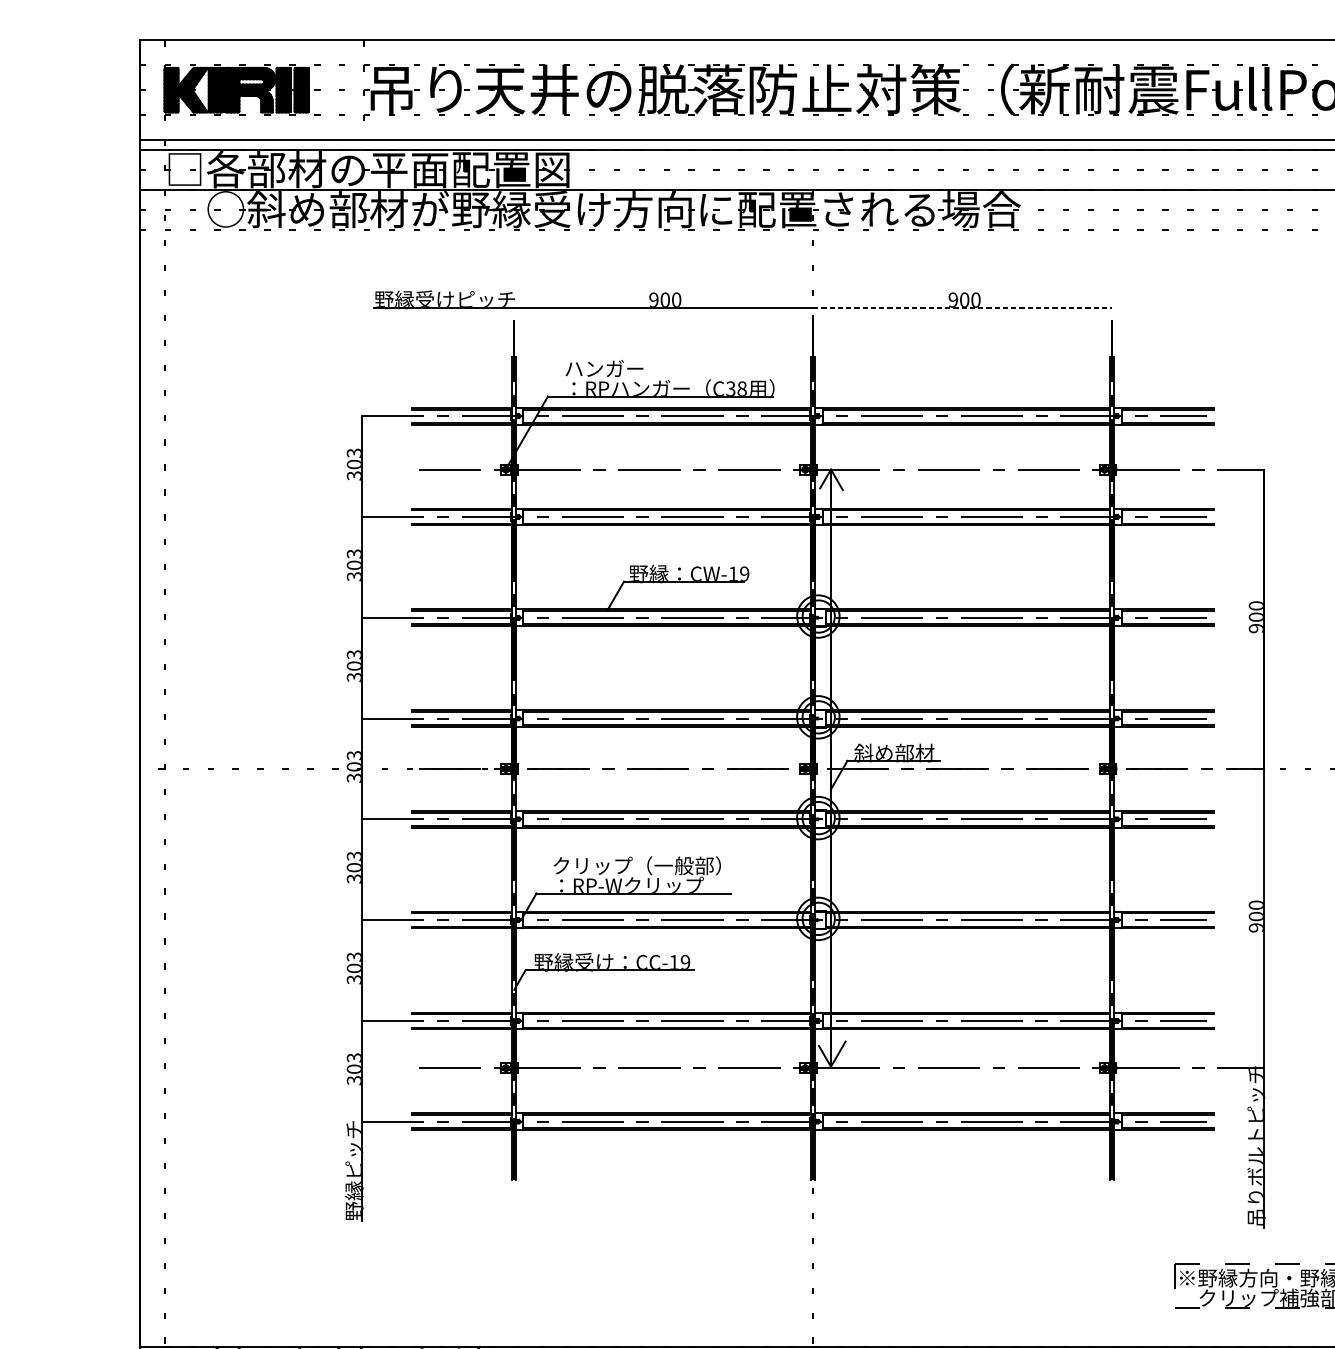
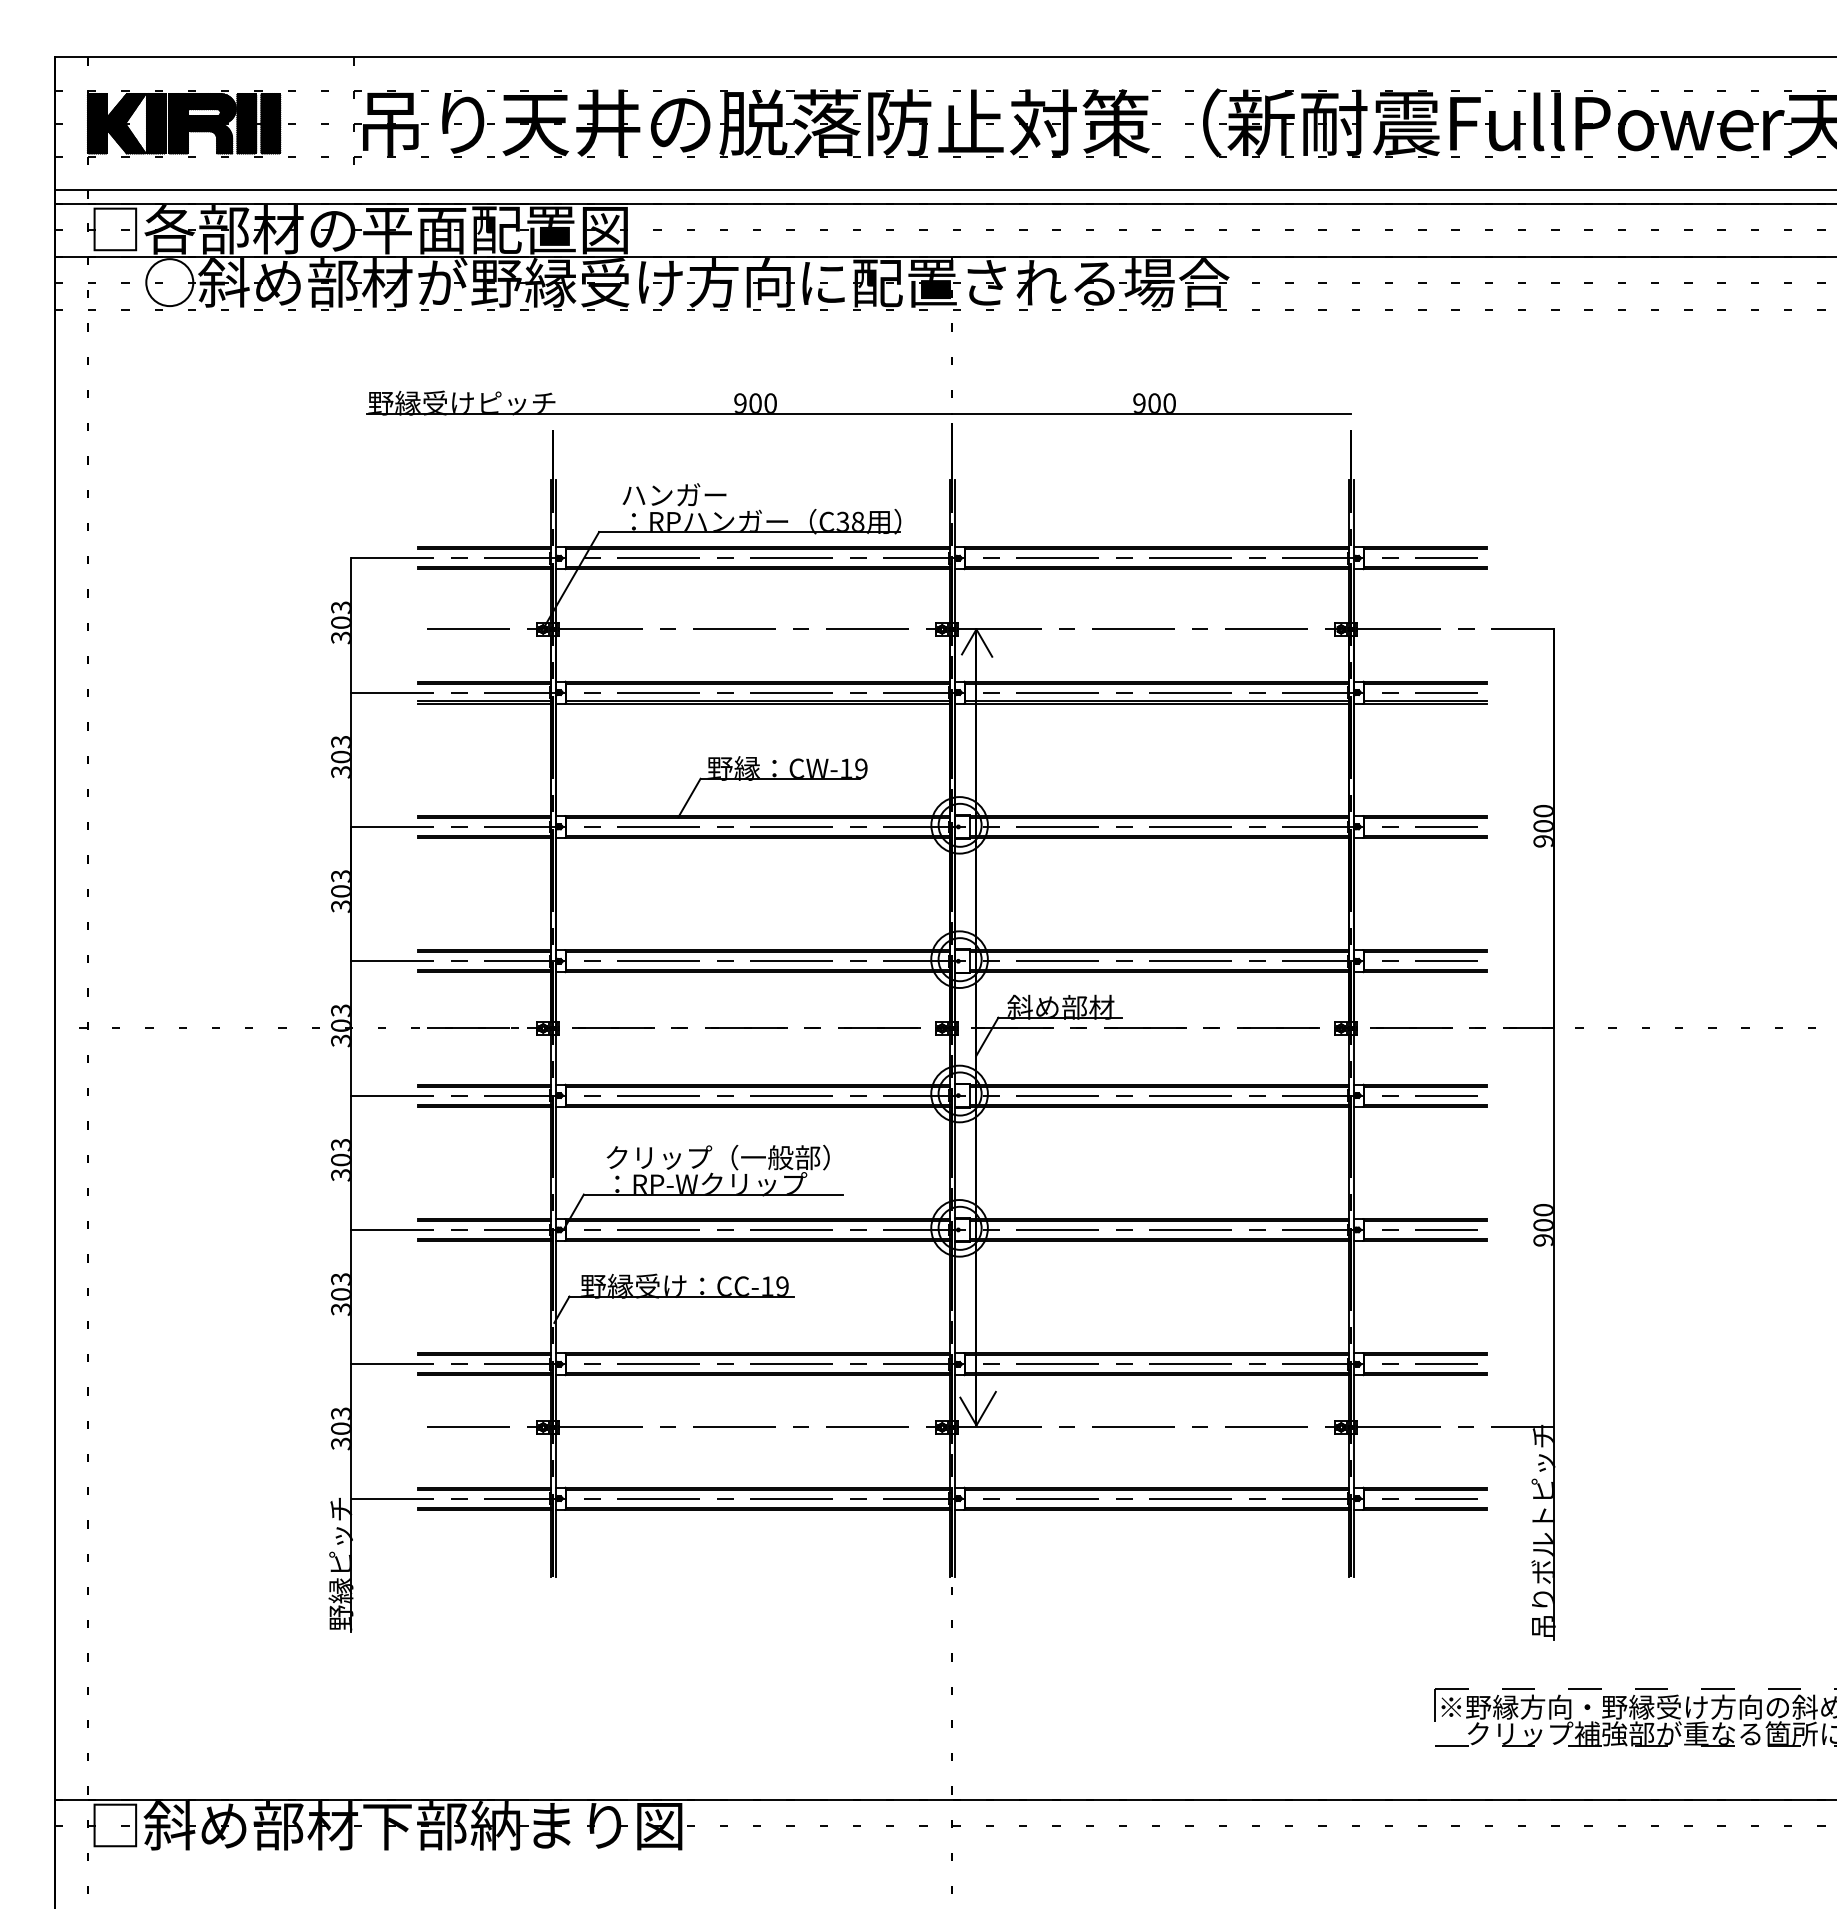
line: (962, 307) -> (1151, 413), dashed -> solid

